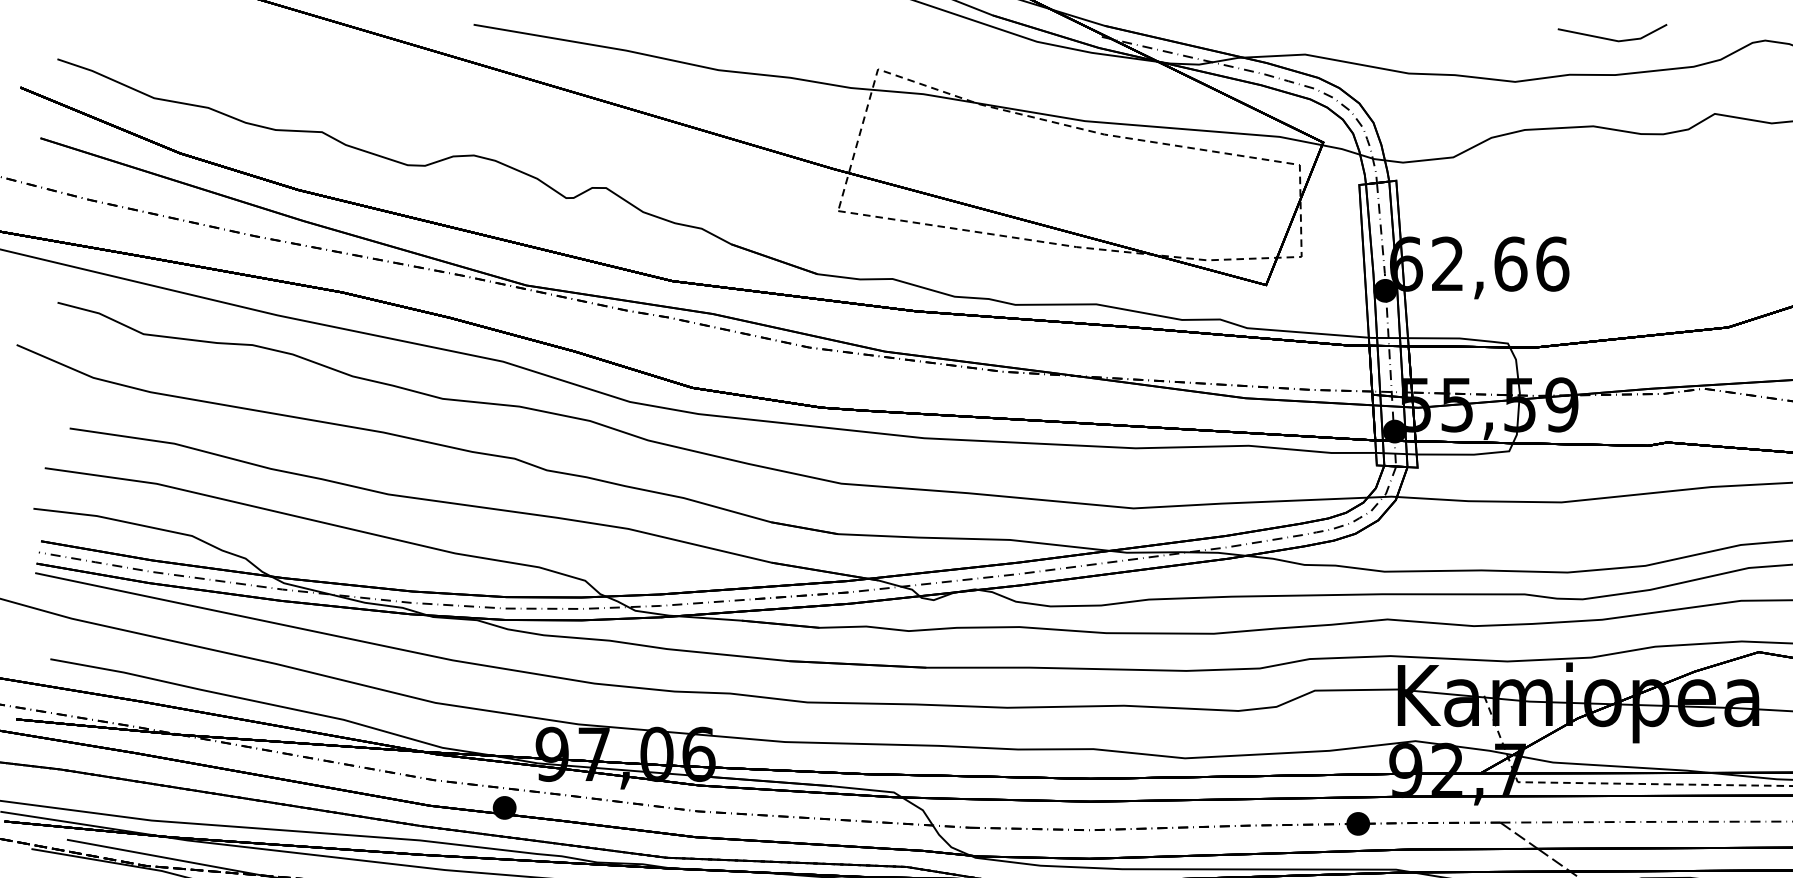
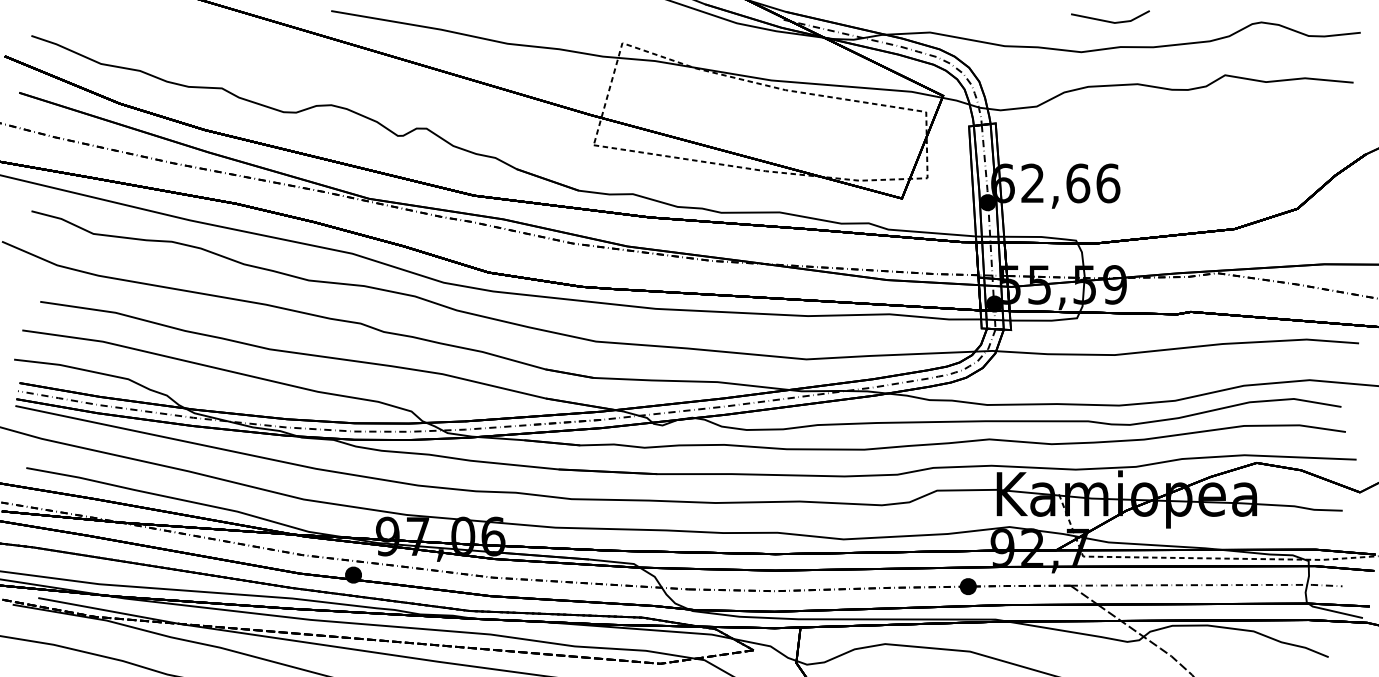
line: (1609, 37) -> (1108, 20), moved

